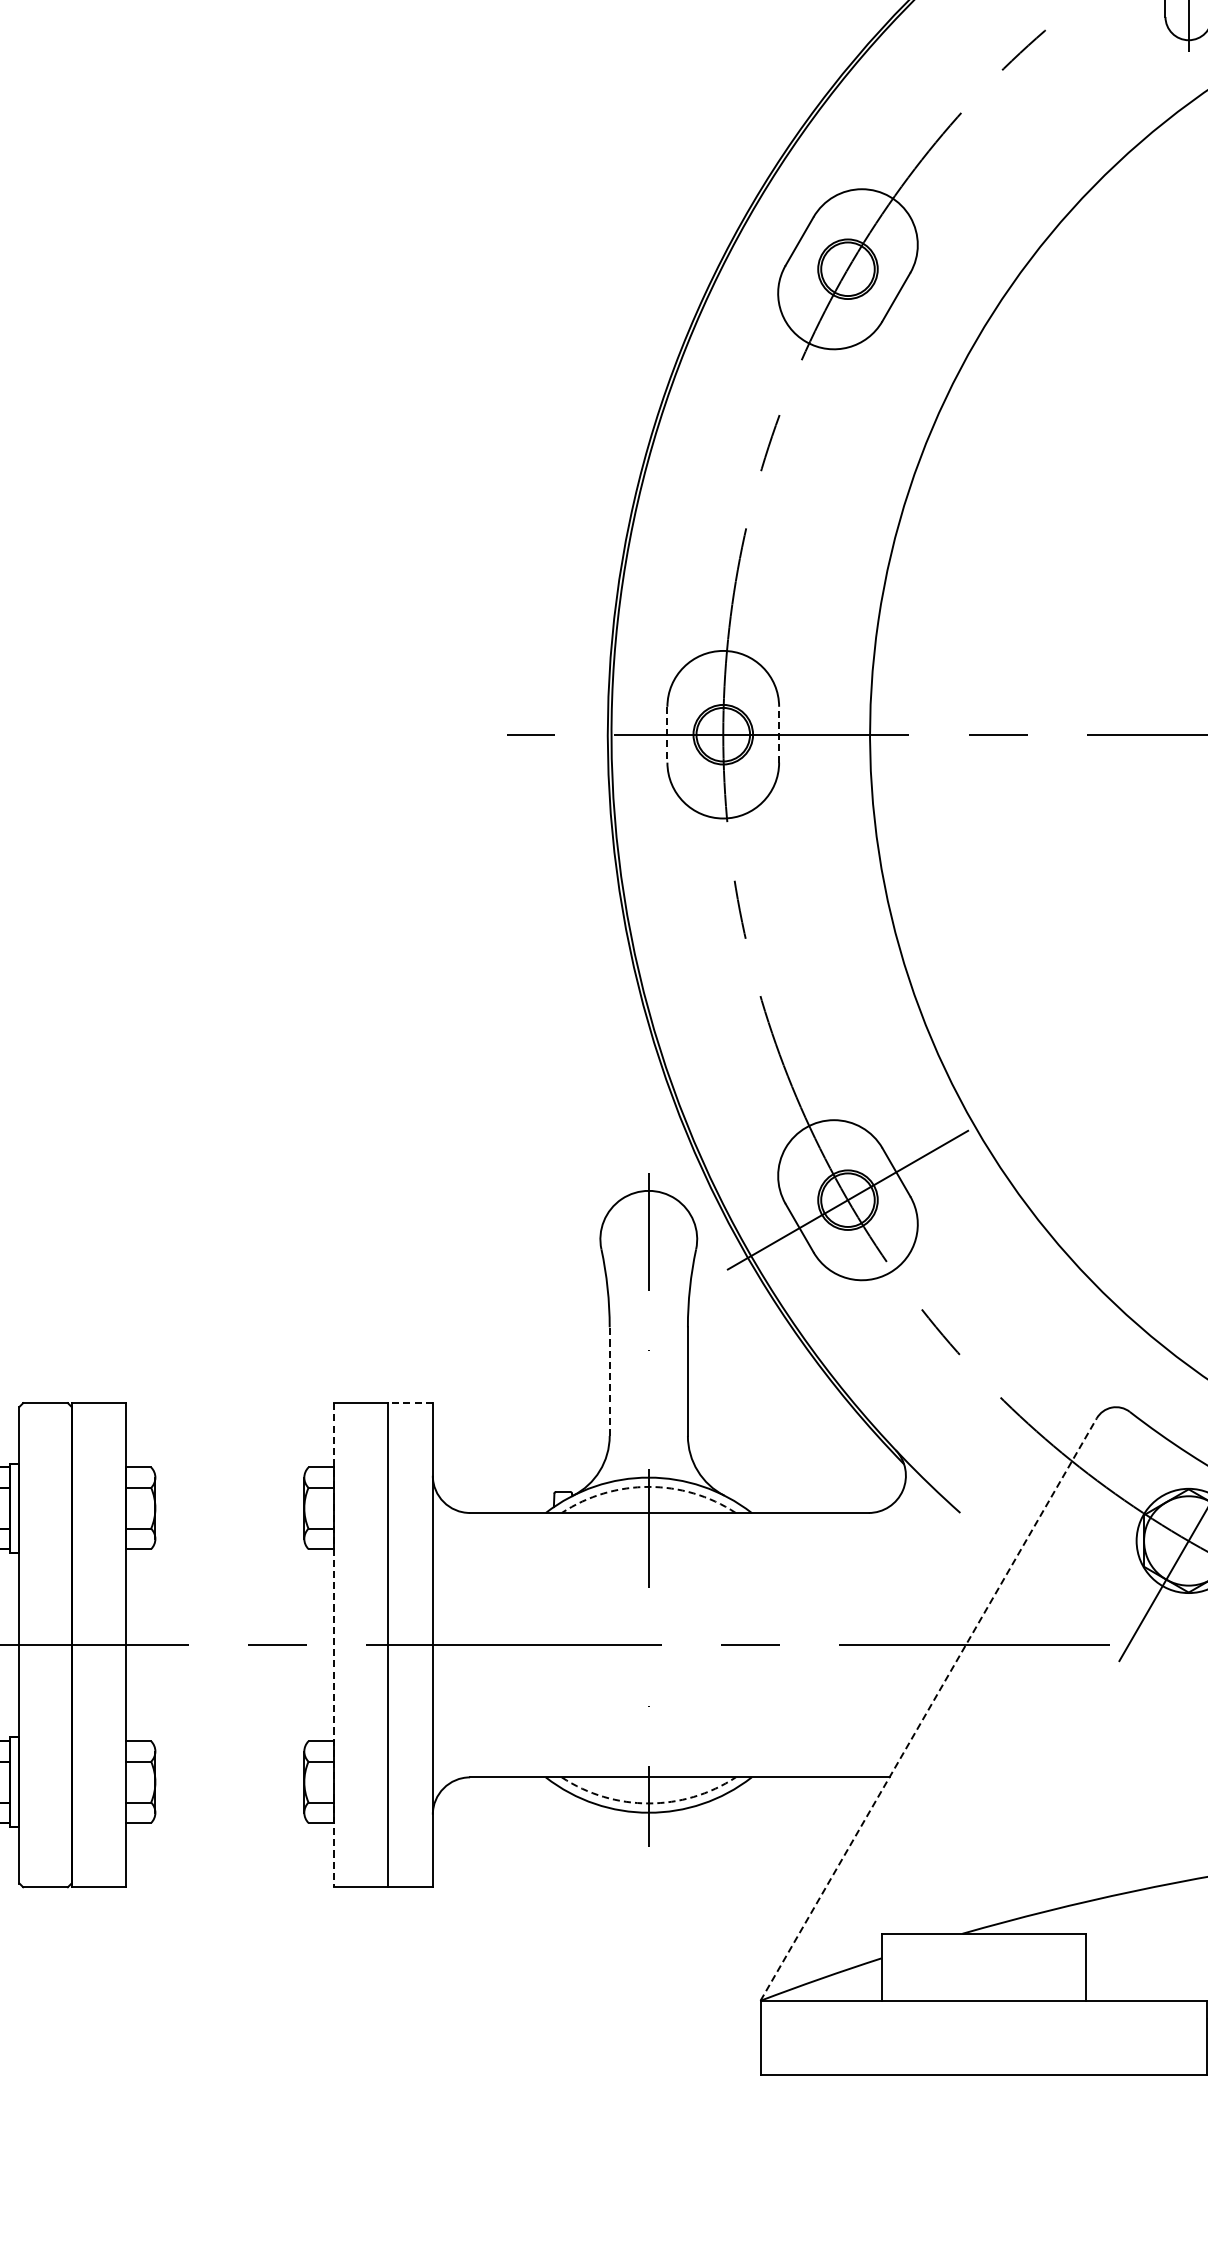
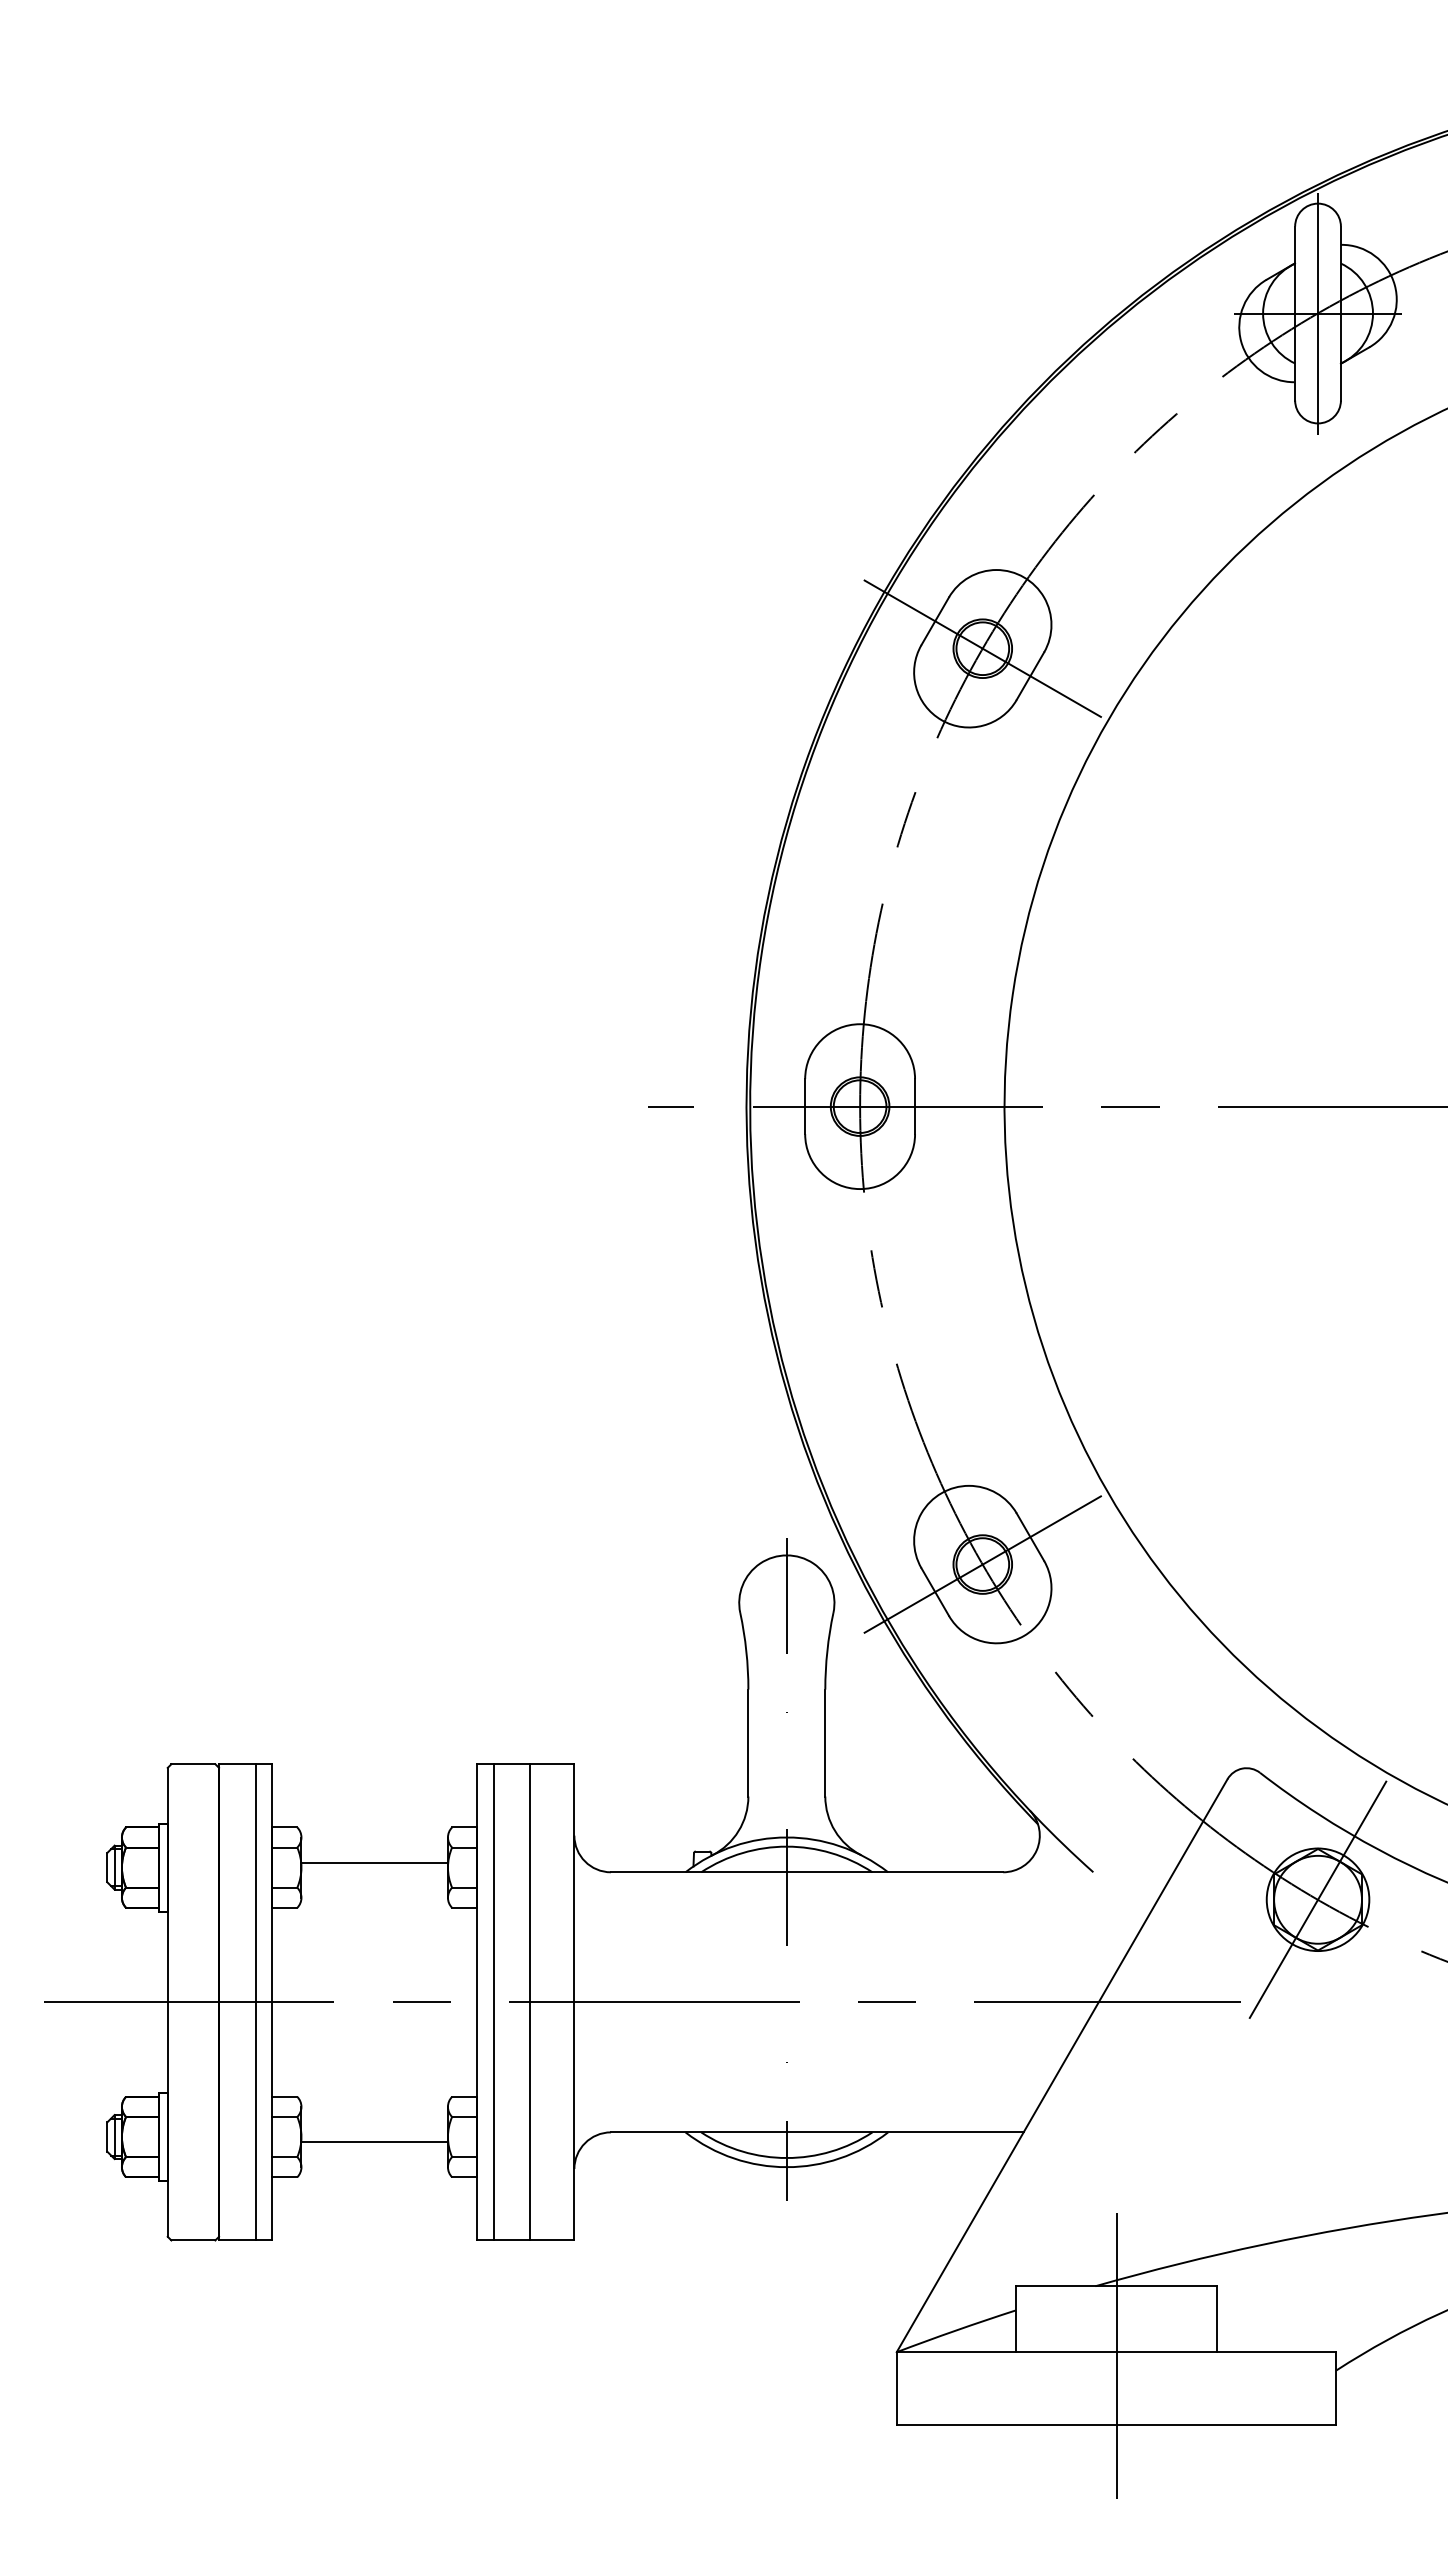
line: (847, 269) -> (982, 648), added
line: (779, 734) -> (915, 1106), dashed -> solid
line: (667, 735) -> (805, 1107), dashed -> solid
line: (609, 1381) -> (748, 1742), dashed -> solid
line: (410, 1403) -> (552, 1764), dashed -> solid
arc: (648, 1486) -> (786, 1846), dashed -> solid
line: (229, 1504) -> (374, 1863), added
line: (108, 1645) -> (255, 2002), added
line: (334, 1645) -> (477, 2002), dashed -> solid
line: (350, 1645) -> (493, 2002), added
line: (928, 1709) -> (1062, 2065), dashed -> solid
line: (229, 1786) -> (374, 2141), added
arc: (648, 1803) -> (786, 2158), dashed -> solid
line: (983, 2004) -> (1116, 2355), added

